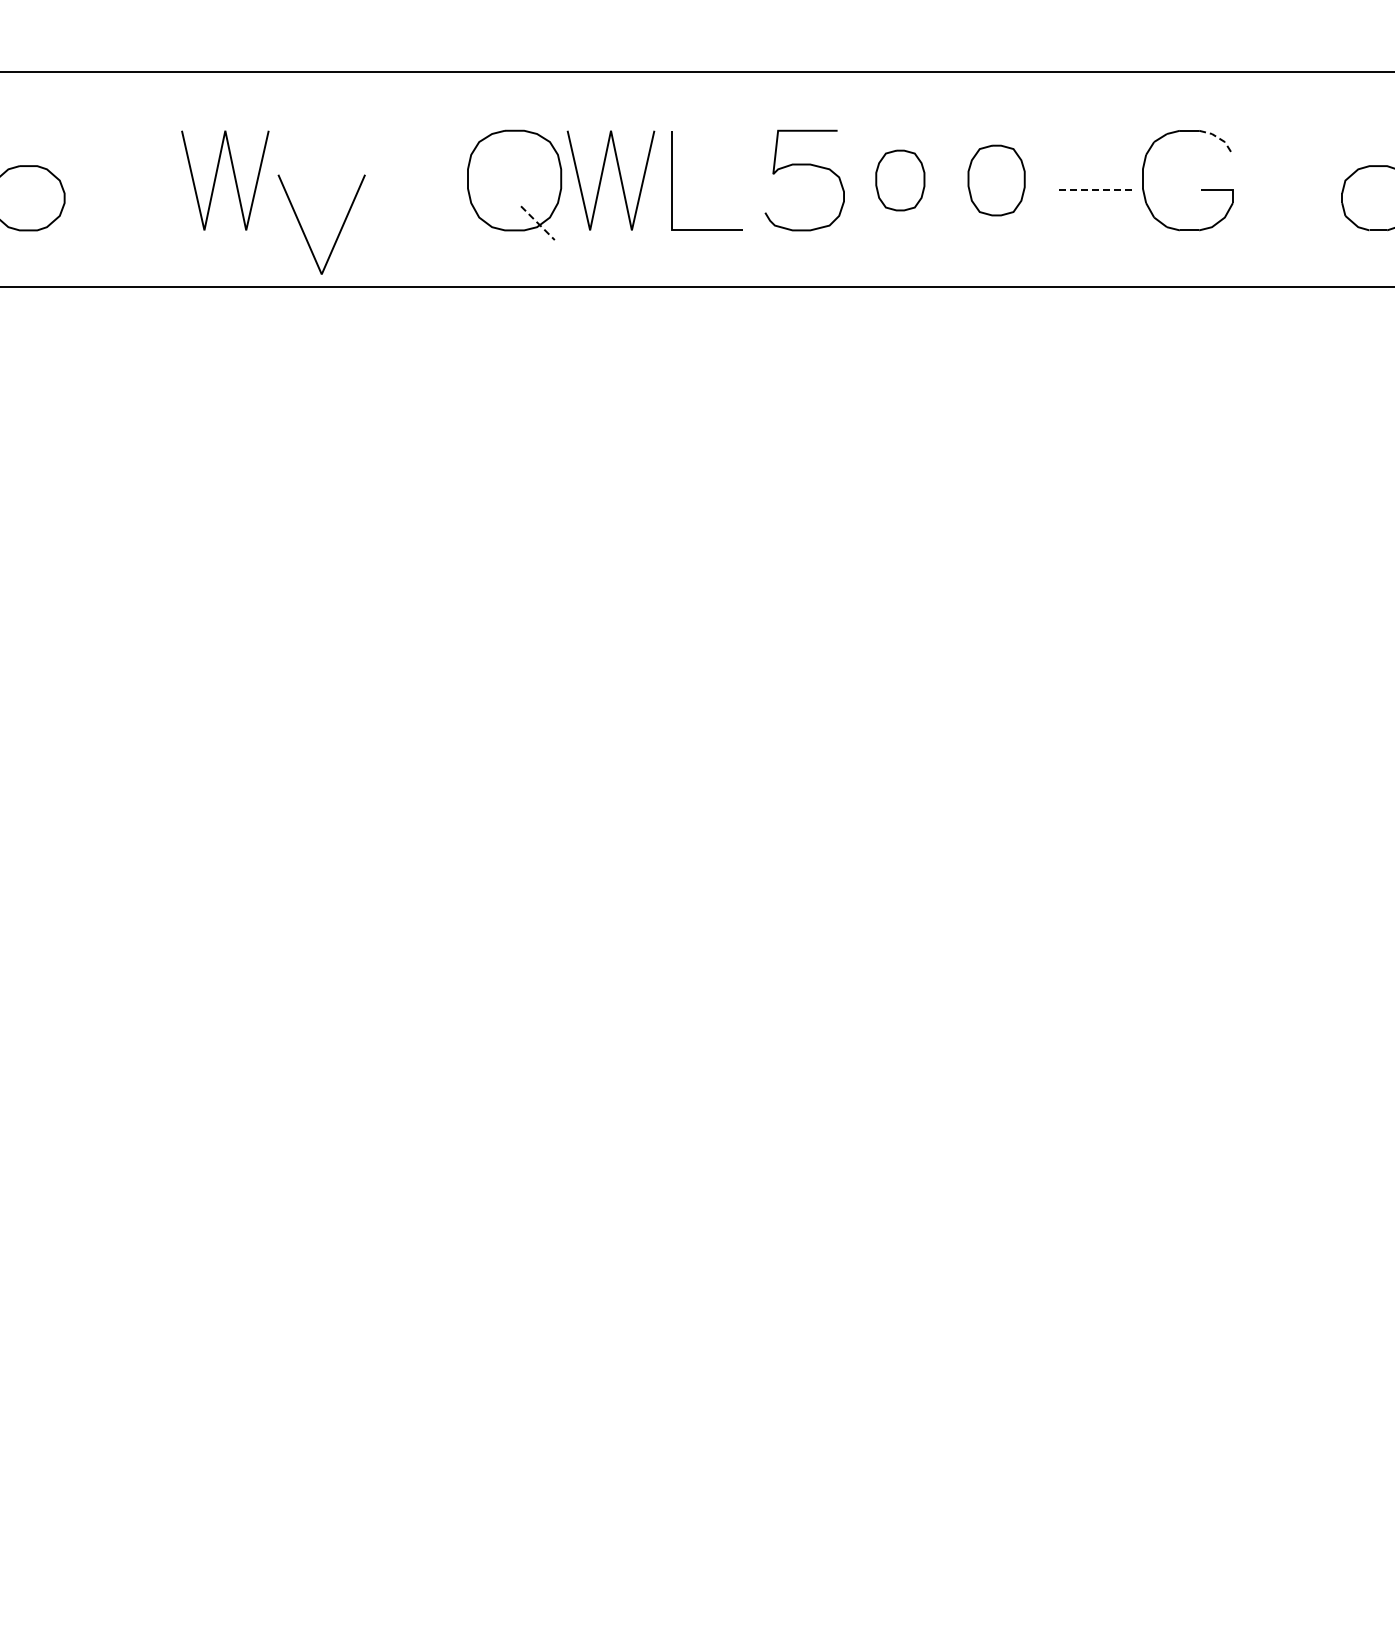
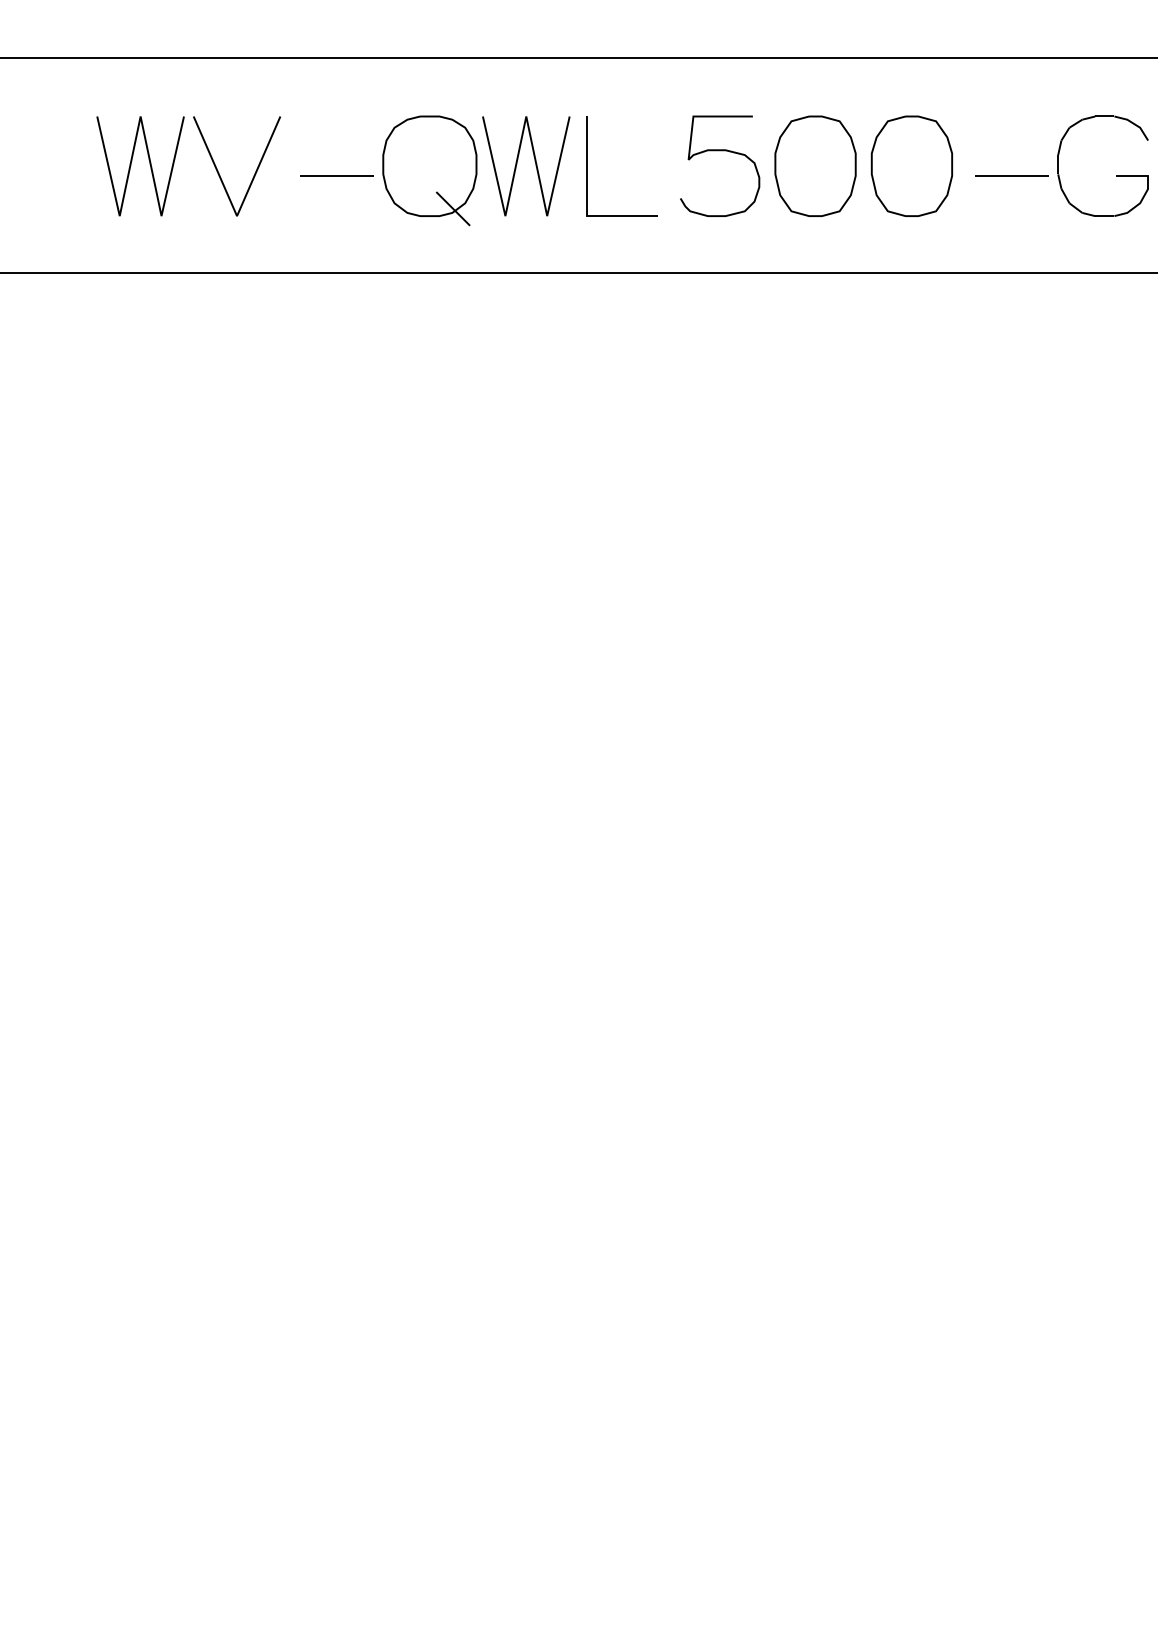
line: (1219, 138) -> (1134, 124), dashed -> solid
part: (900, 180) -> (815, 166), size x1.67
part: (996, 180) -> (911, 166), size x1.43
line: (420, 189) -> (335, 175), added
line: (1096, 190) -> (1011, 176), dashed -> solid
line: (537, 223) -> (452, 209), dashed -> solid
line: (304, 231) -> (219, 173), moved

